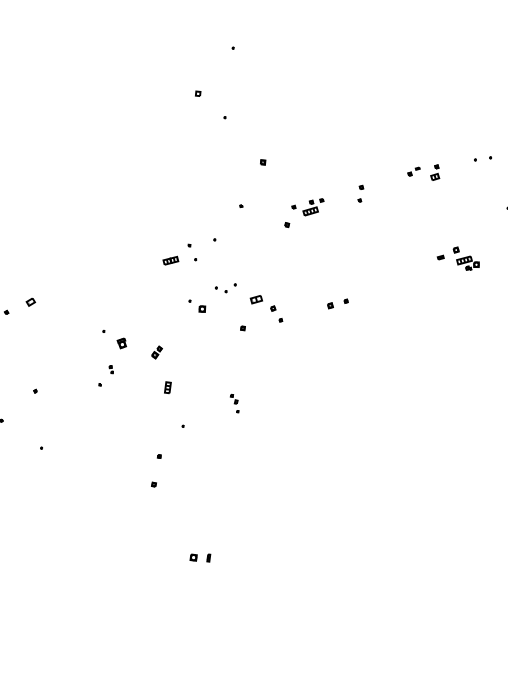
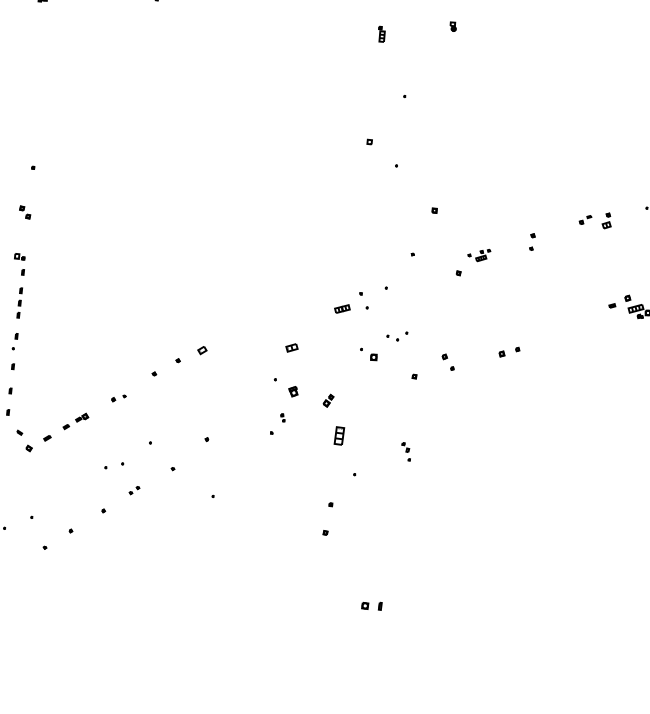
part: (306, 207) -> (478, 255), size x0.7
part: (255, 299) -> (291, 347), moved
part: (167, 387) -> (339, 435), size x1.6

